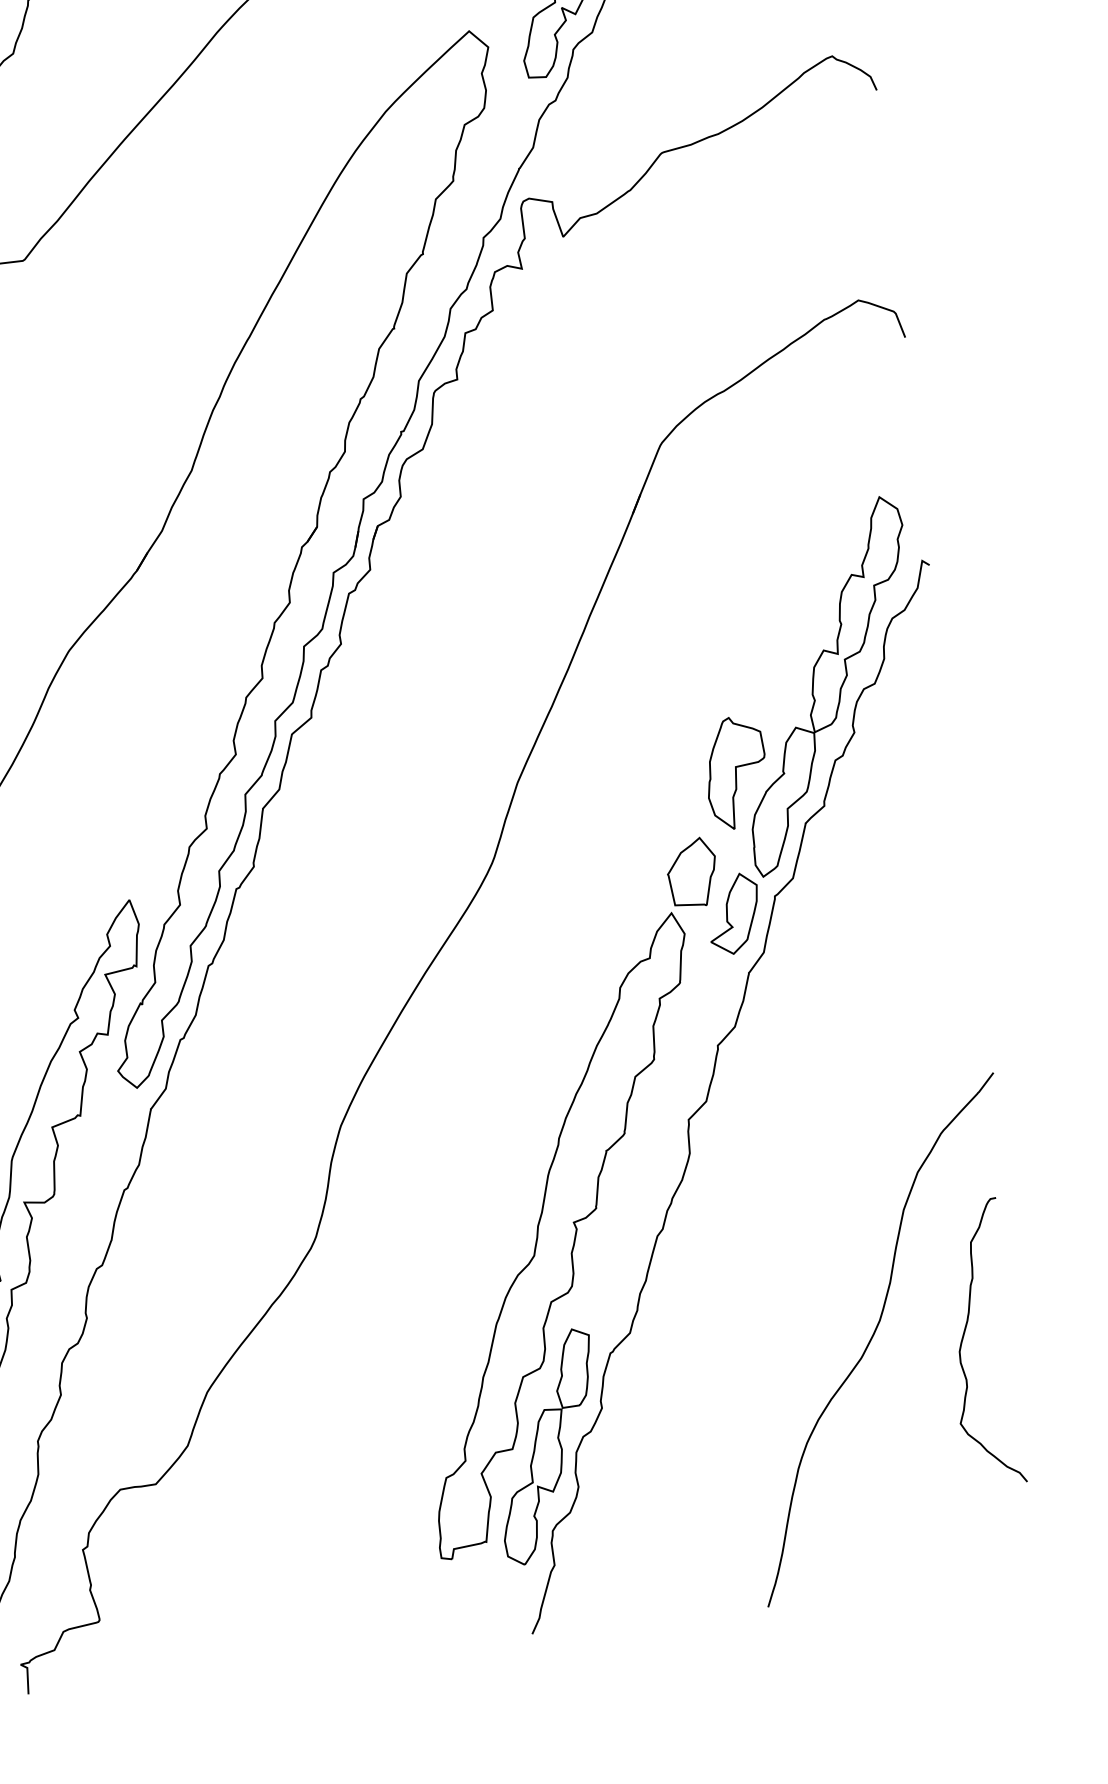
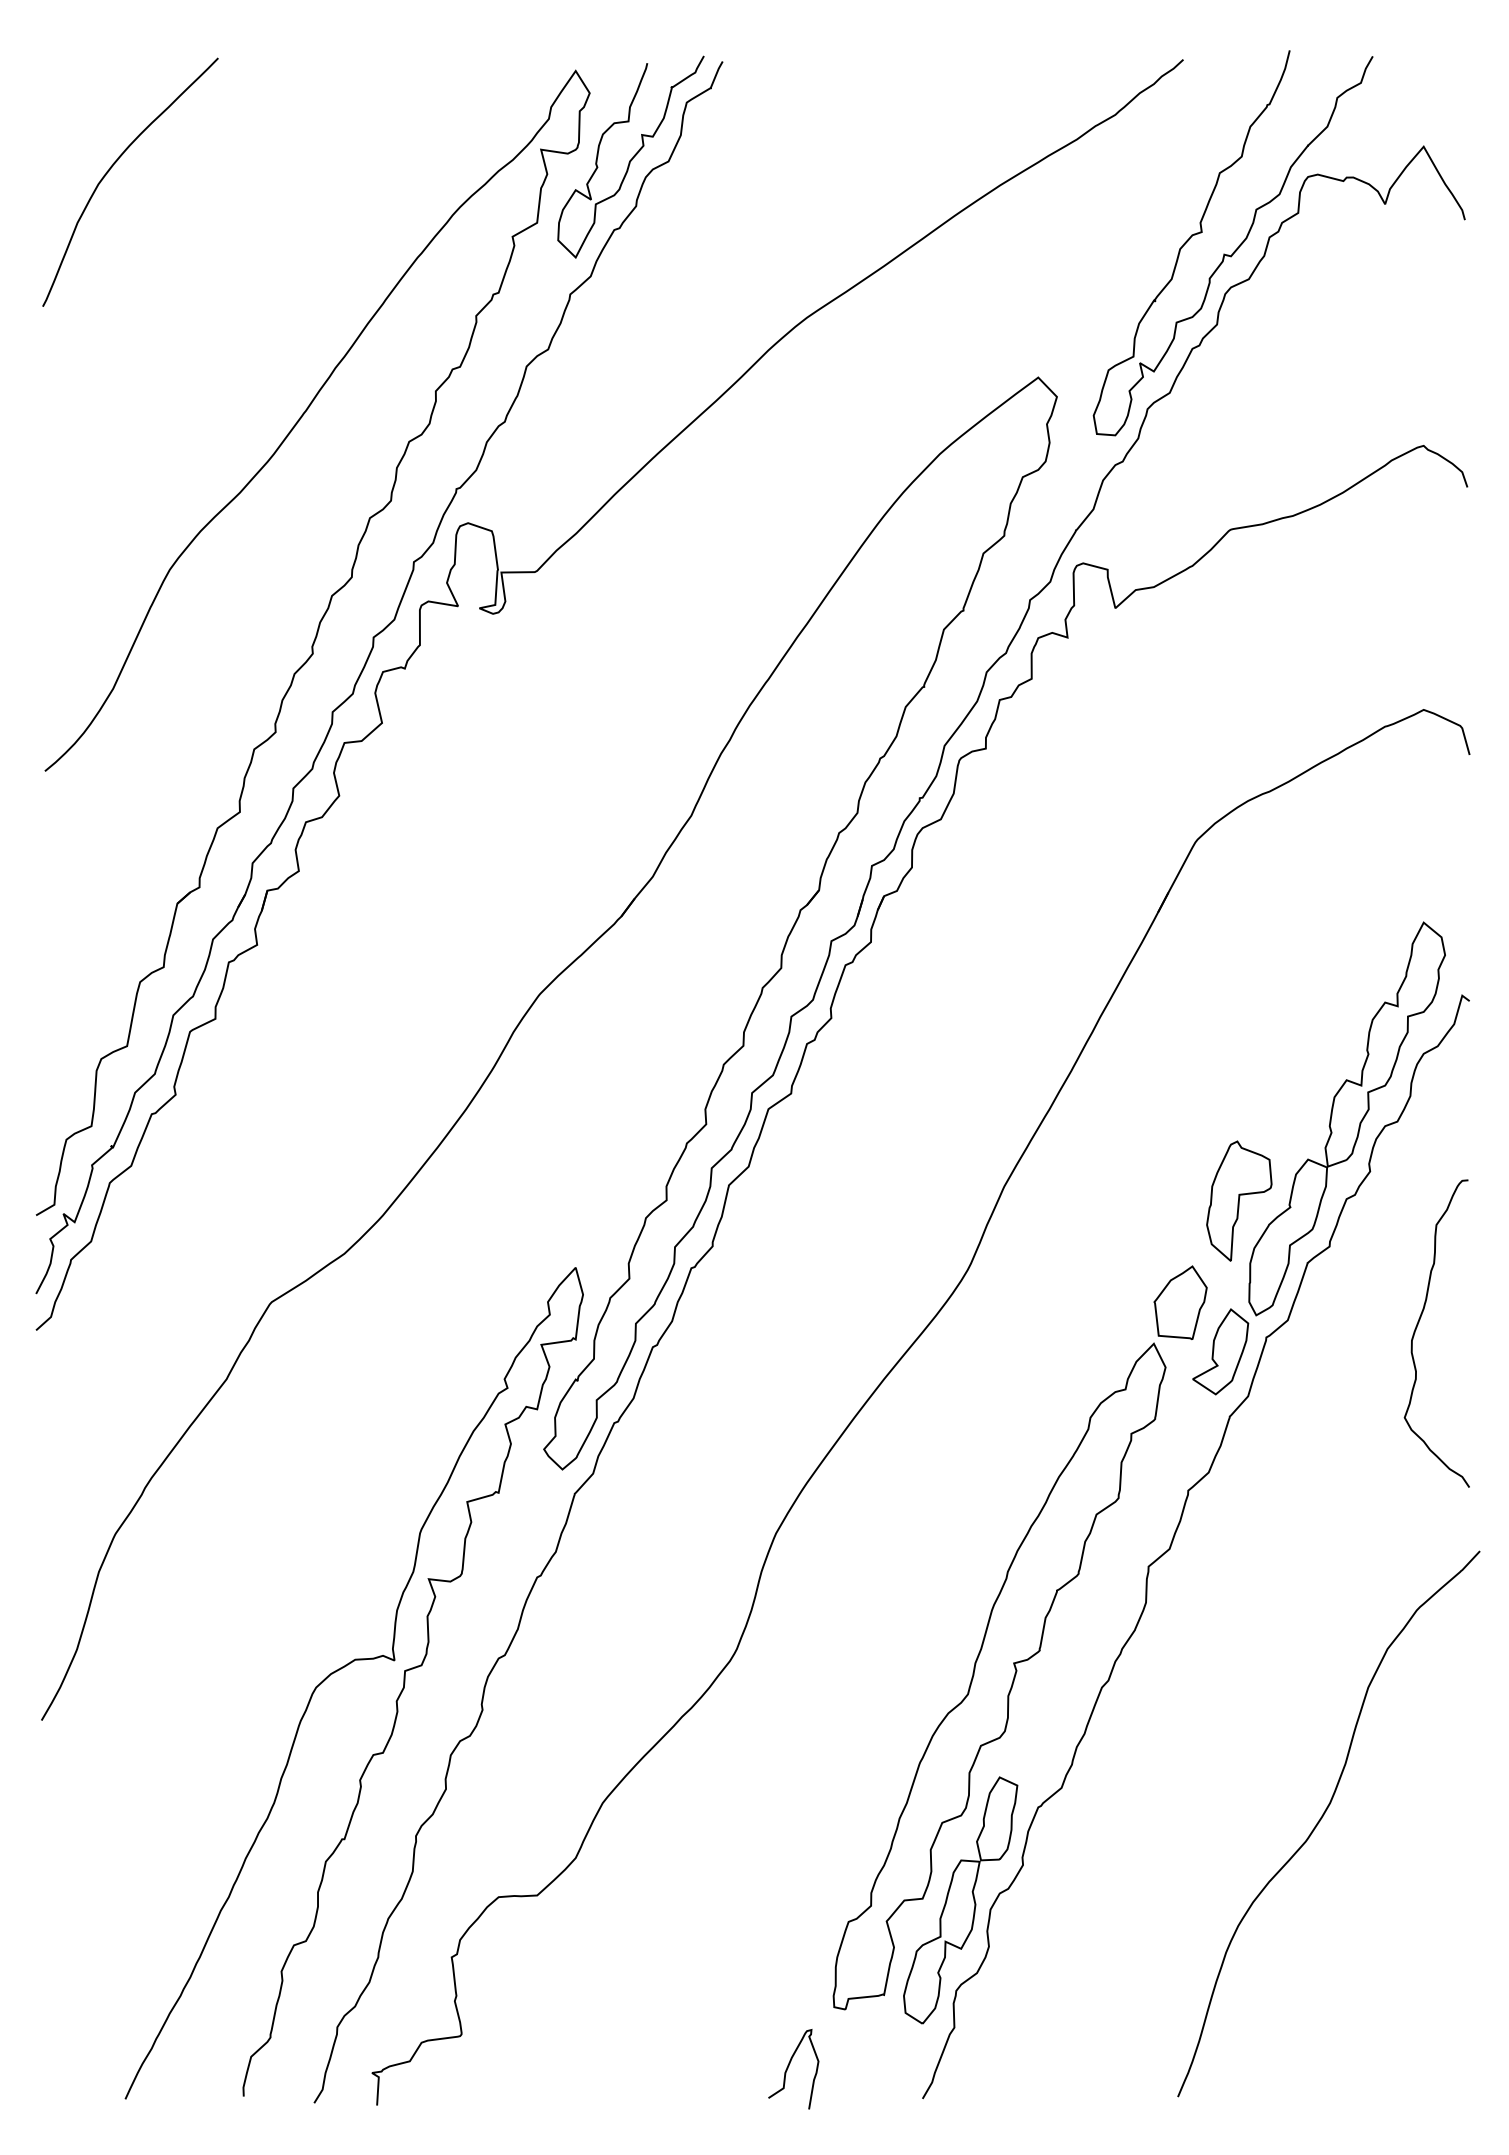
curve: (964, 1337) -> (1418, 1325), moved
curve: (405, 1617) -> (789, 2066), added

